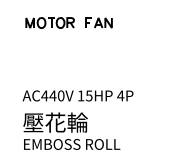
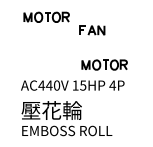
part: (98, 22) -> (91, 29), moved
part: (111, 73) -> (104, 64), added

